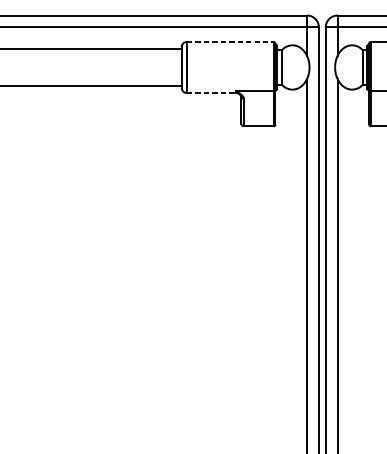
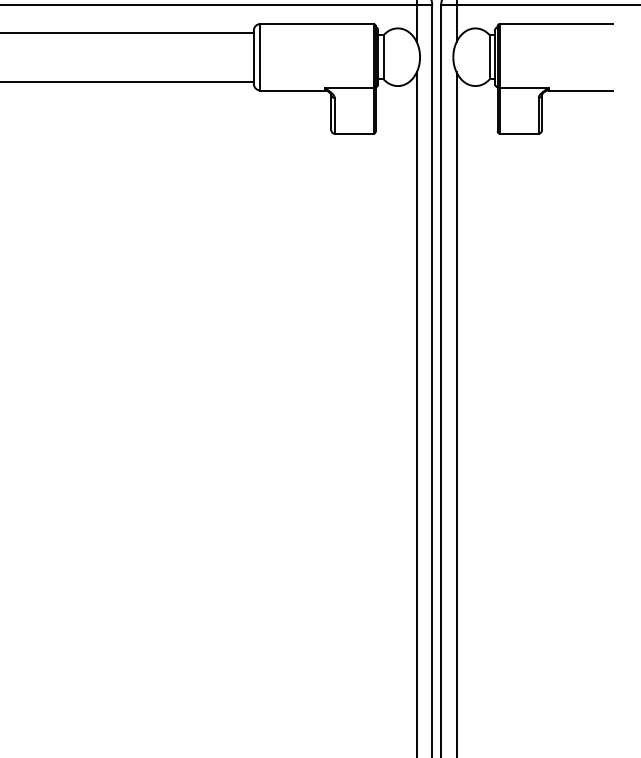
line: (229, 42) -> (316, 24), dashed -> solid
line: (212, 93) -> (293, 90), dashed -> solid

